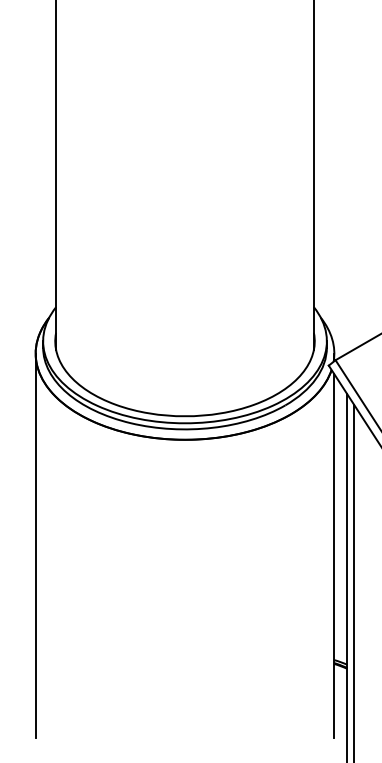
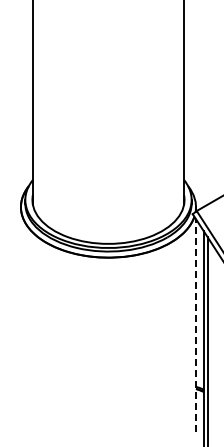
line: (34, 545) -> (20, 319), removed
line: (335, 555) -> (196, 325), solid -> dashed

